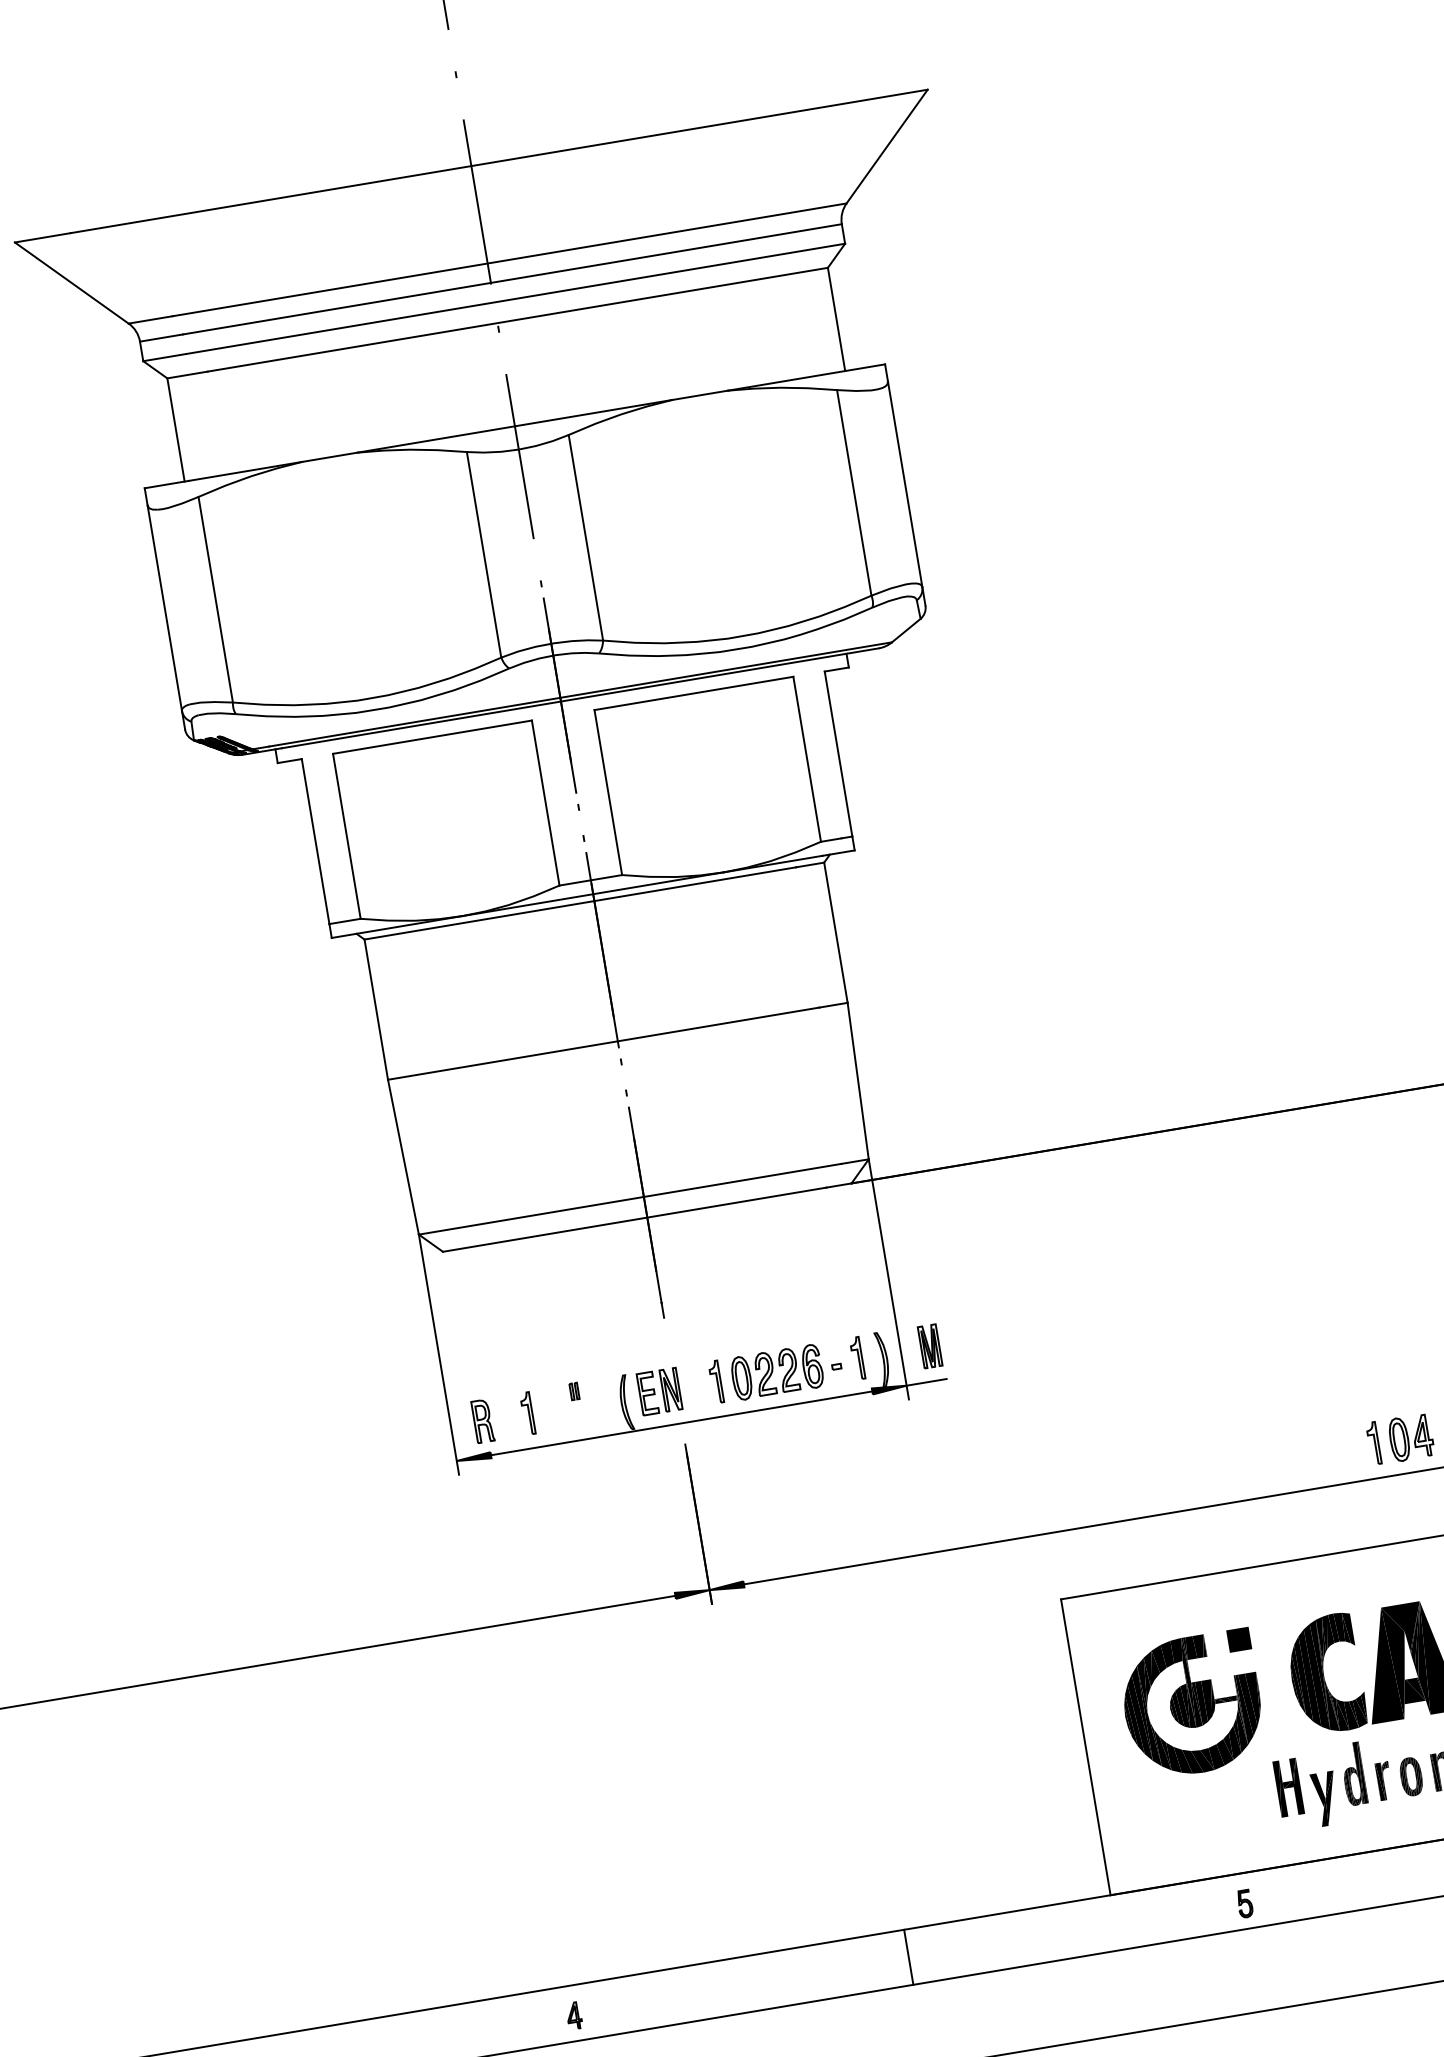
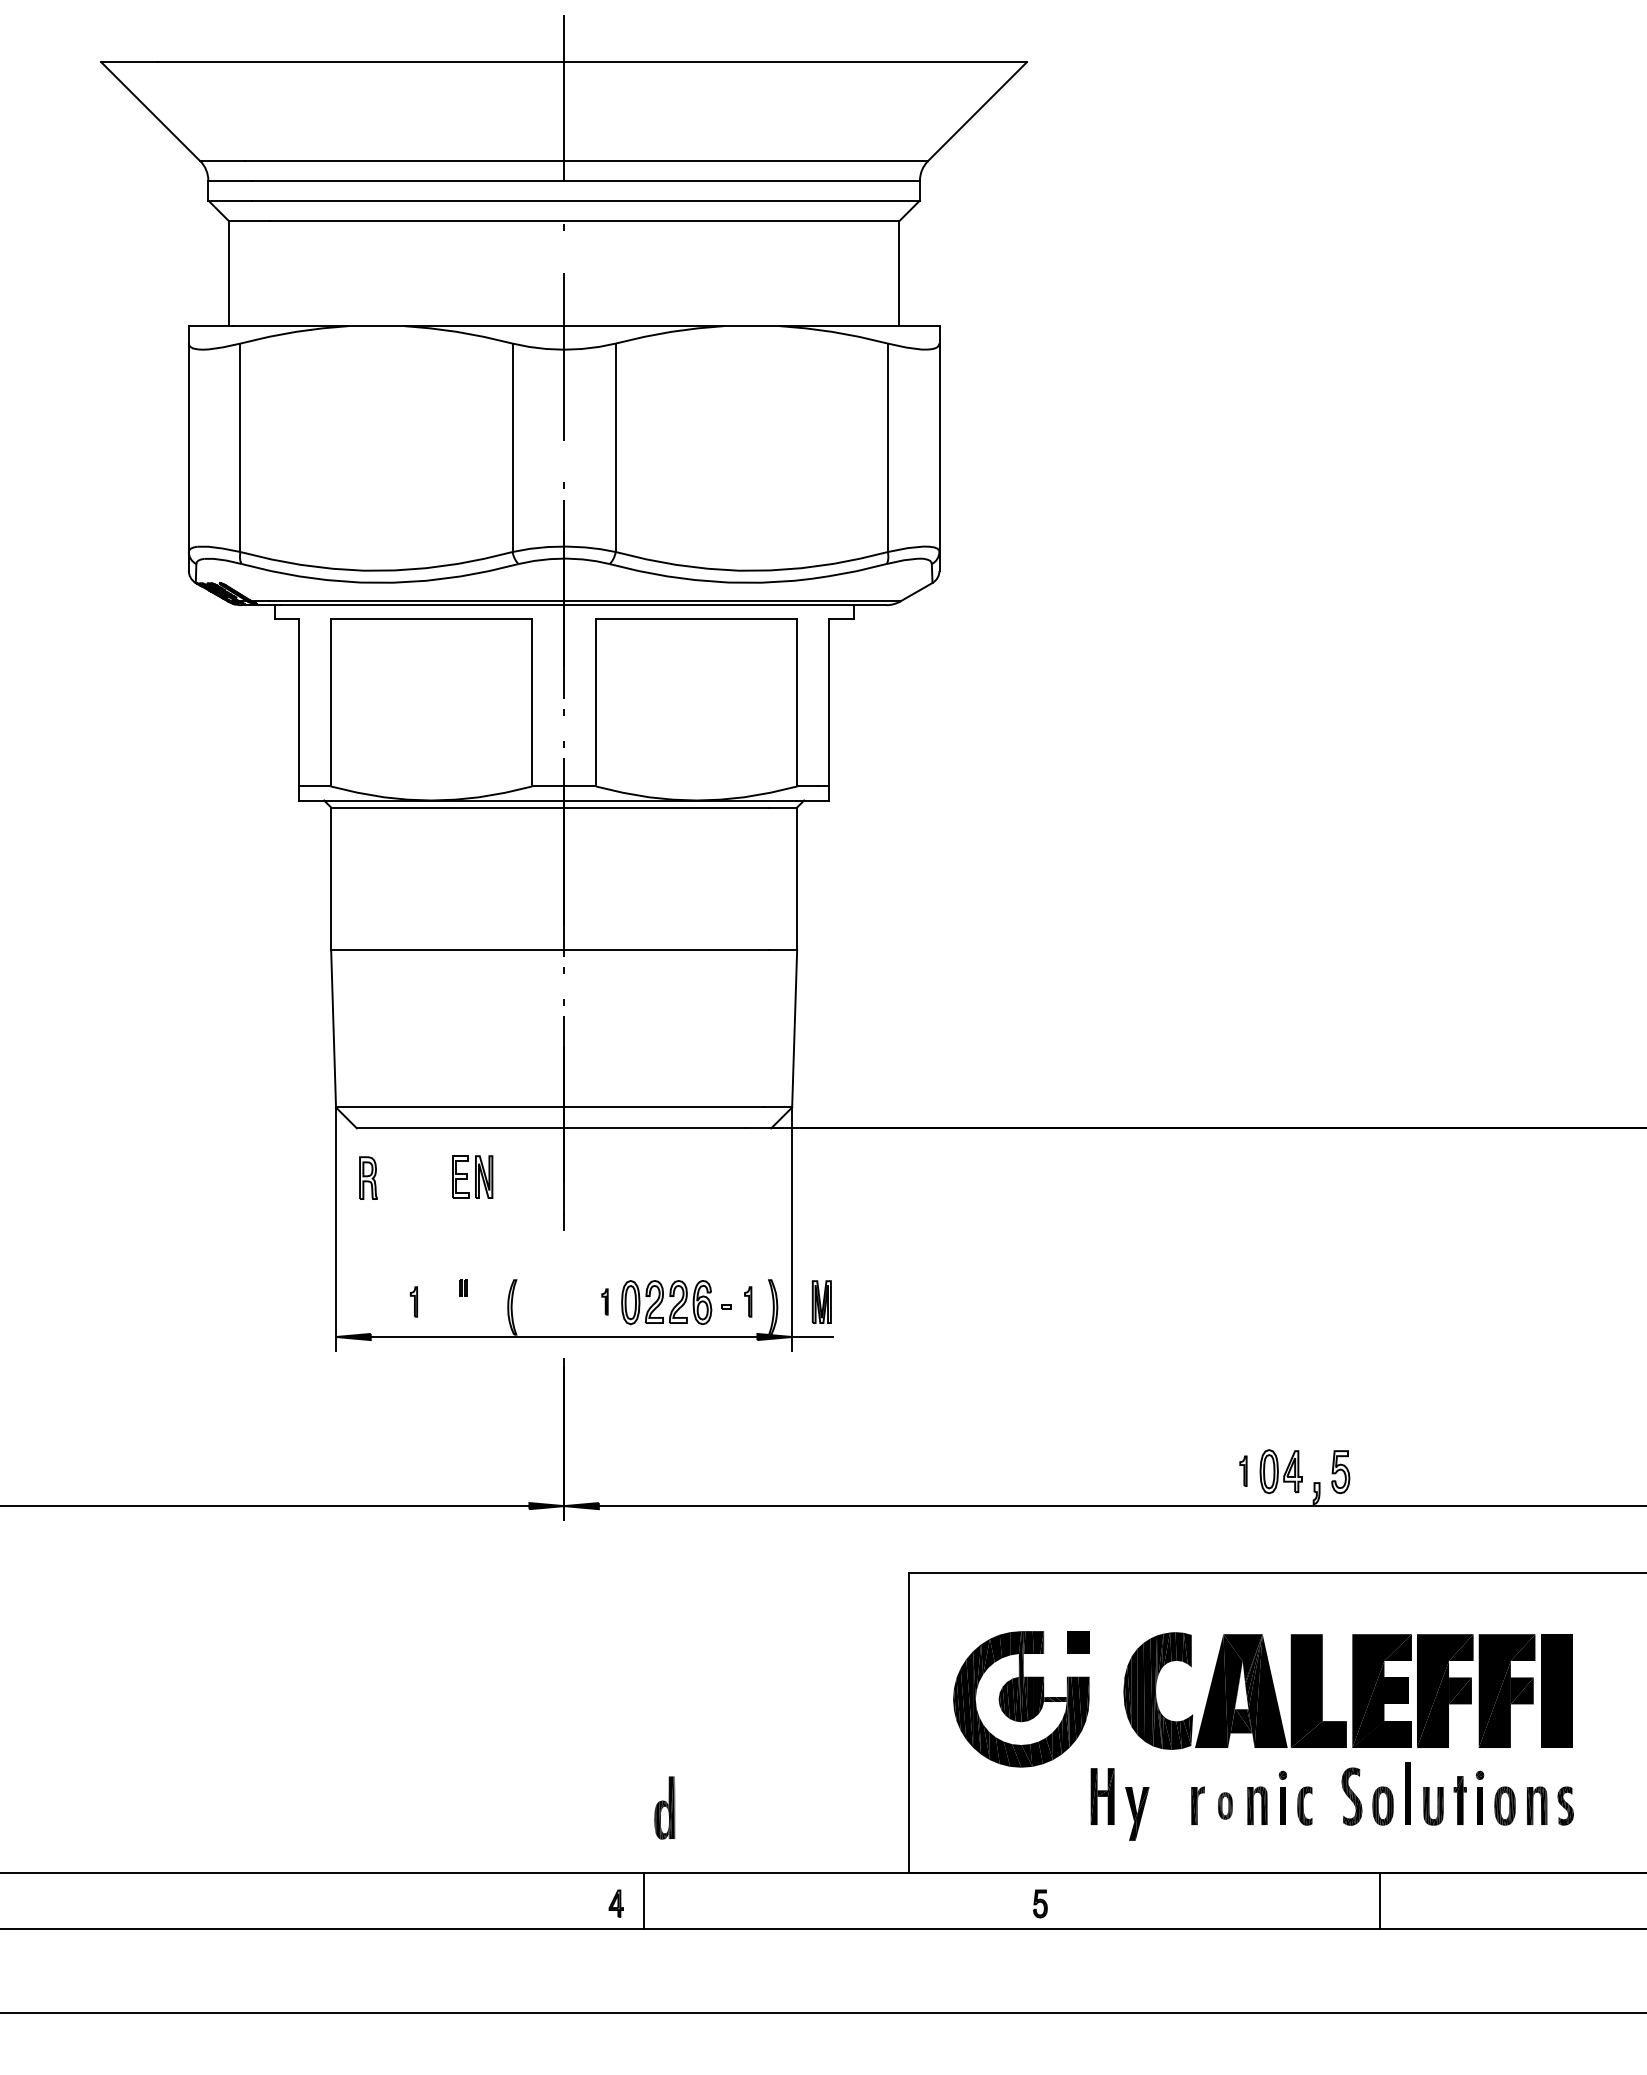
part: (856, 1358) -> (747, 1301), size x0.7
part: (715, 1381) -> (604, 1301), size x0.6
part: (659, 1391) -> (472, 1176), moved
part: (527, 1413) -> (413, 1301), size x0.7
part: (482, 1420) -> (368, 1177), moved
part: (1373, 1443) -> (1243, 1471), size x0.7
part: (1353, 1773) -> (664, 1807), moved
part: (1411, 1776) -> (1225, 1805), size x0.7
line: (908, 1957) -> (643, 1901), moved
part: (573, 2015) -> (615, 1903), moved

